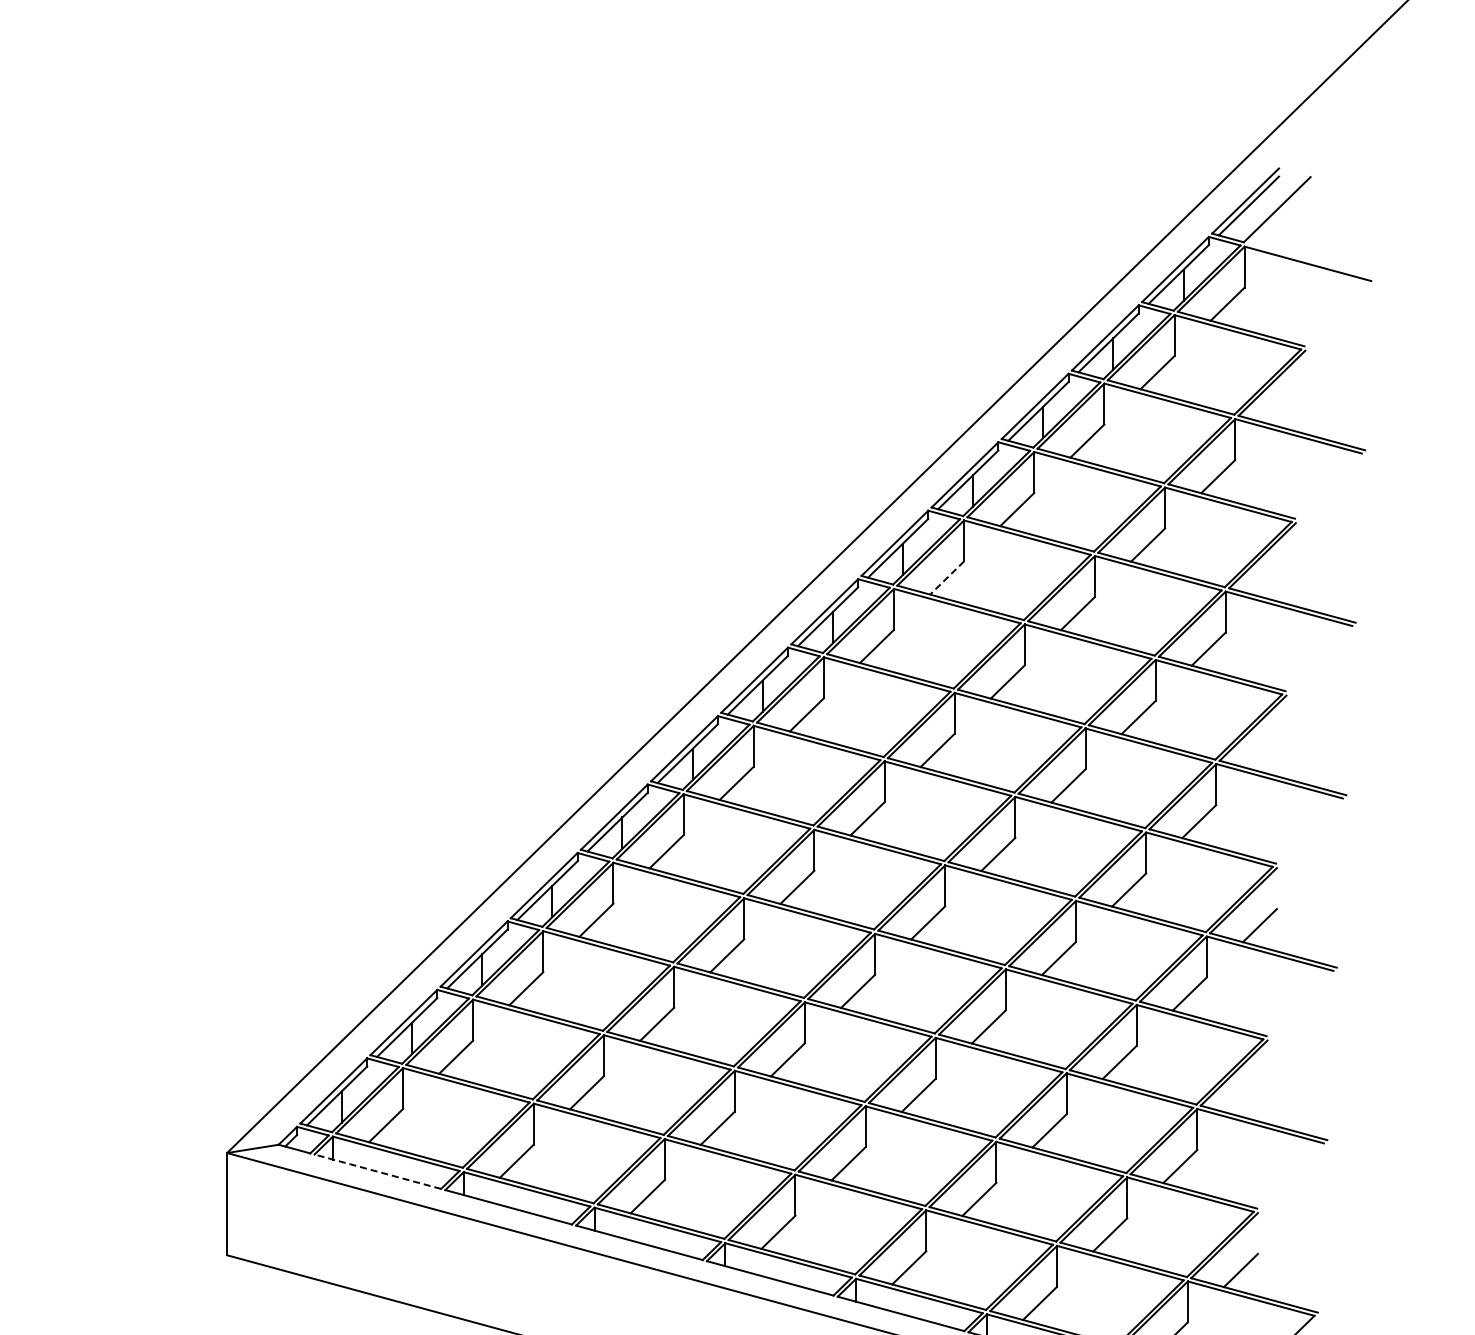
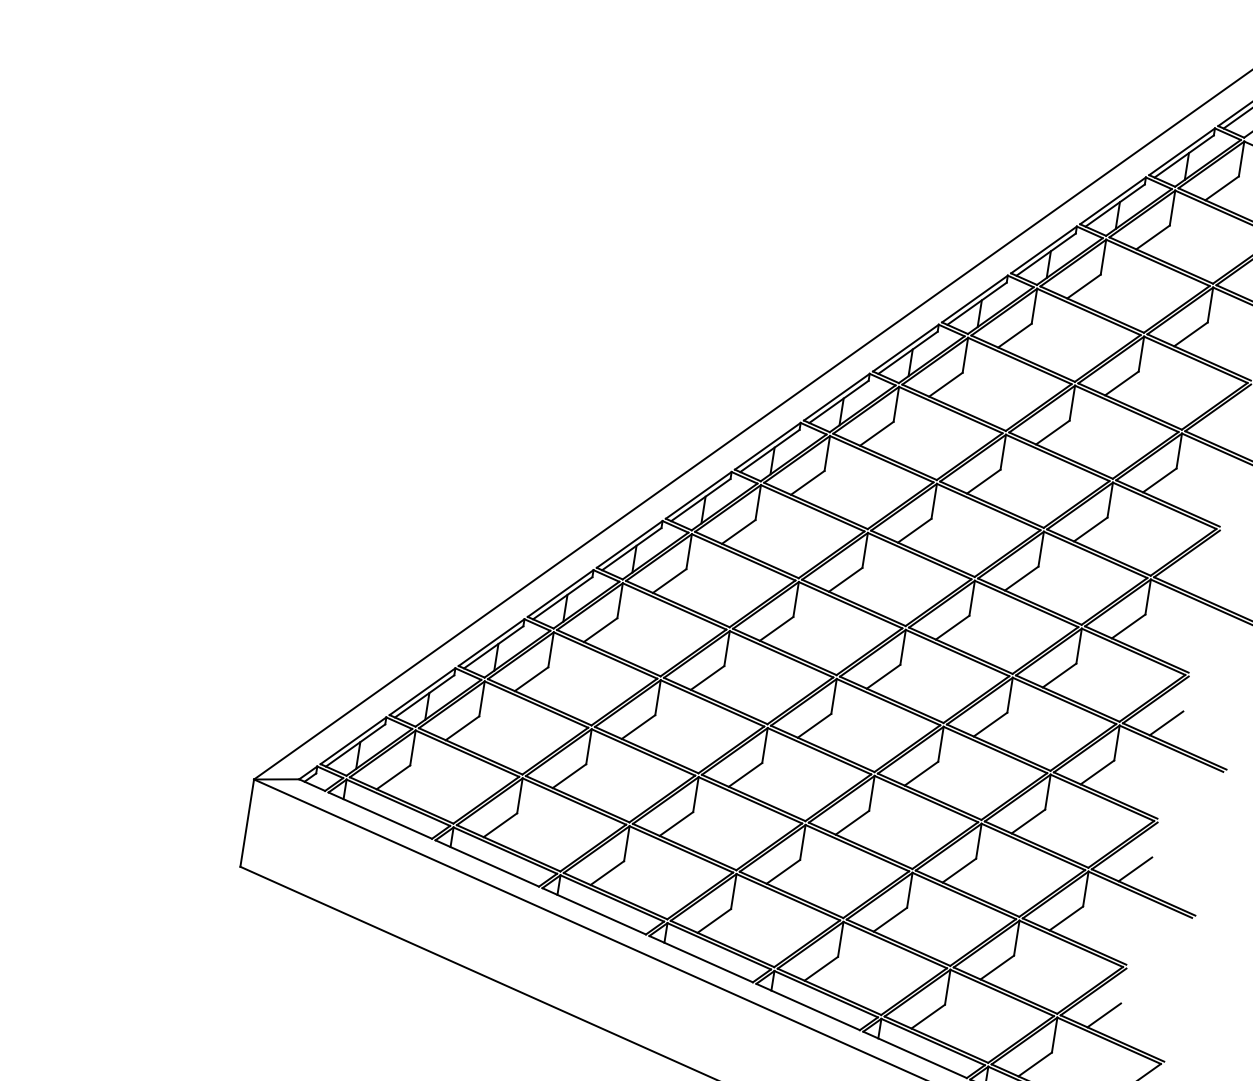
line: (947, 578) -> (946, 385), dashed -> solid
line: (1250, 1097) -> (1135, 868), added
line: (377, 1171) -> (380, 815), dashed -> solid

